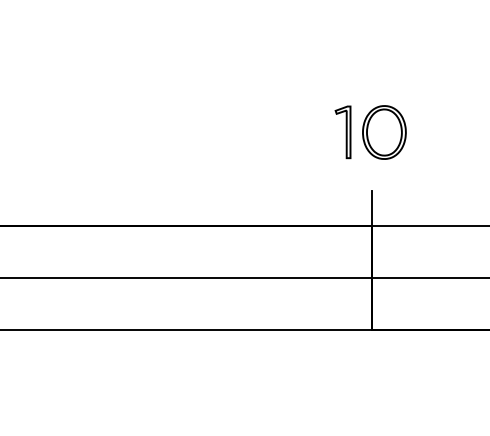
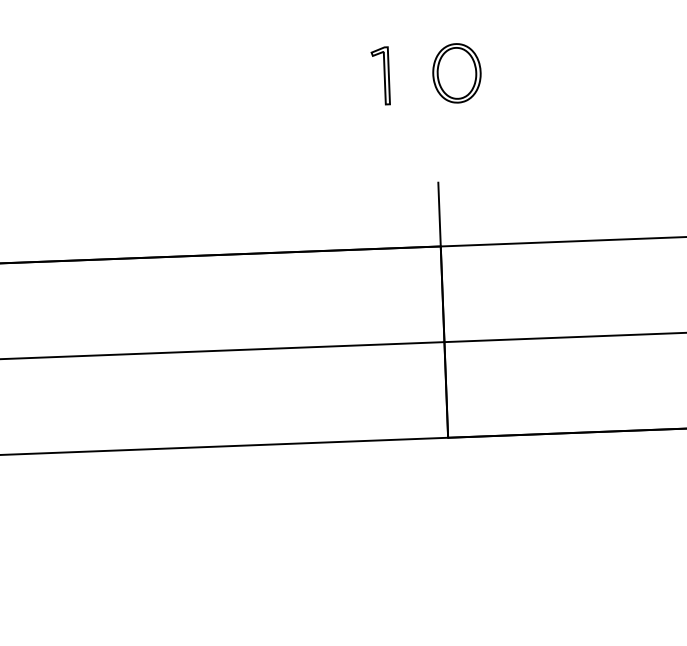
part: (342, 132) -> (379, 76), size x0.6
part: (384, 132) -> (457, 73), size x0.6

